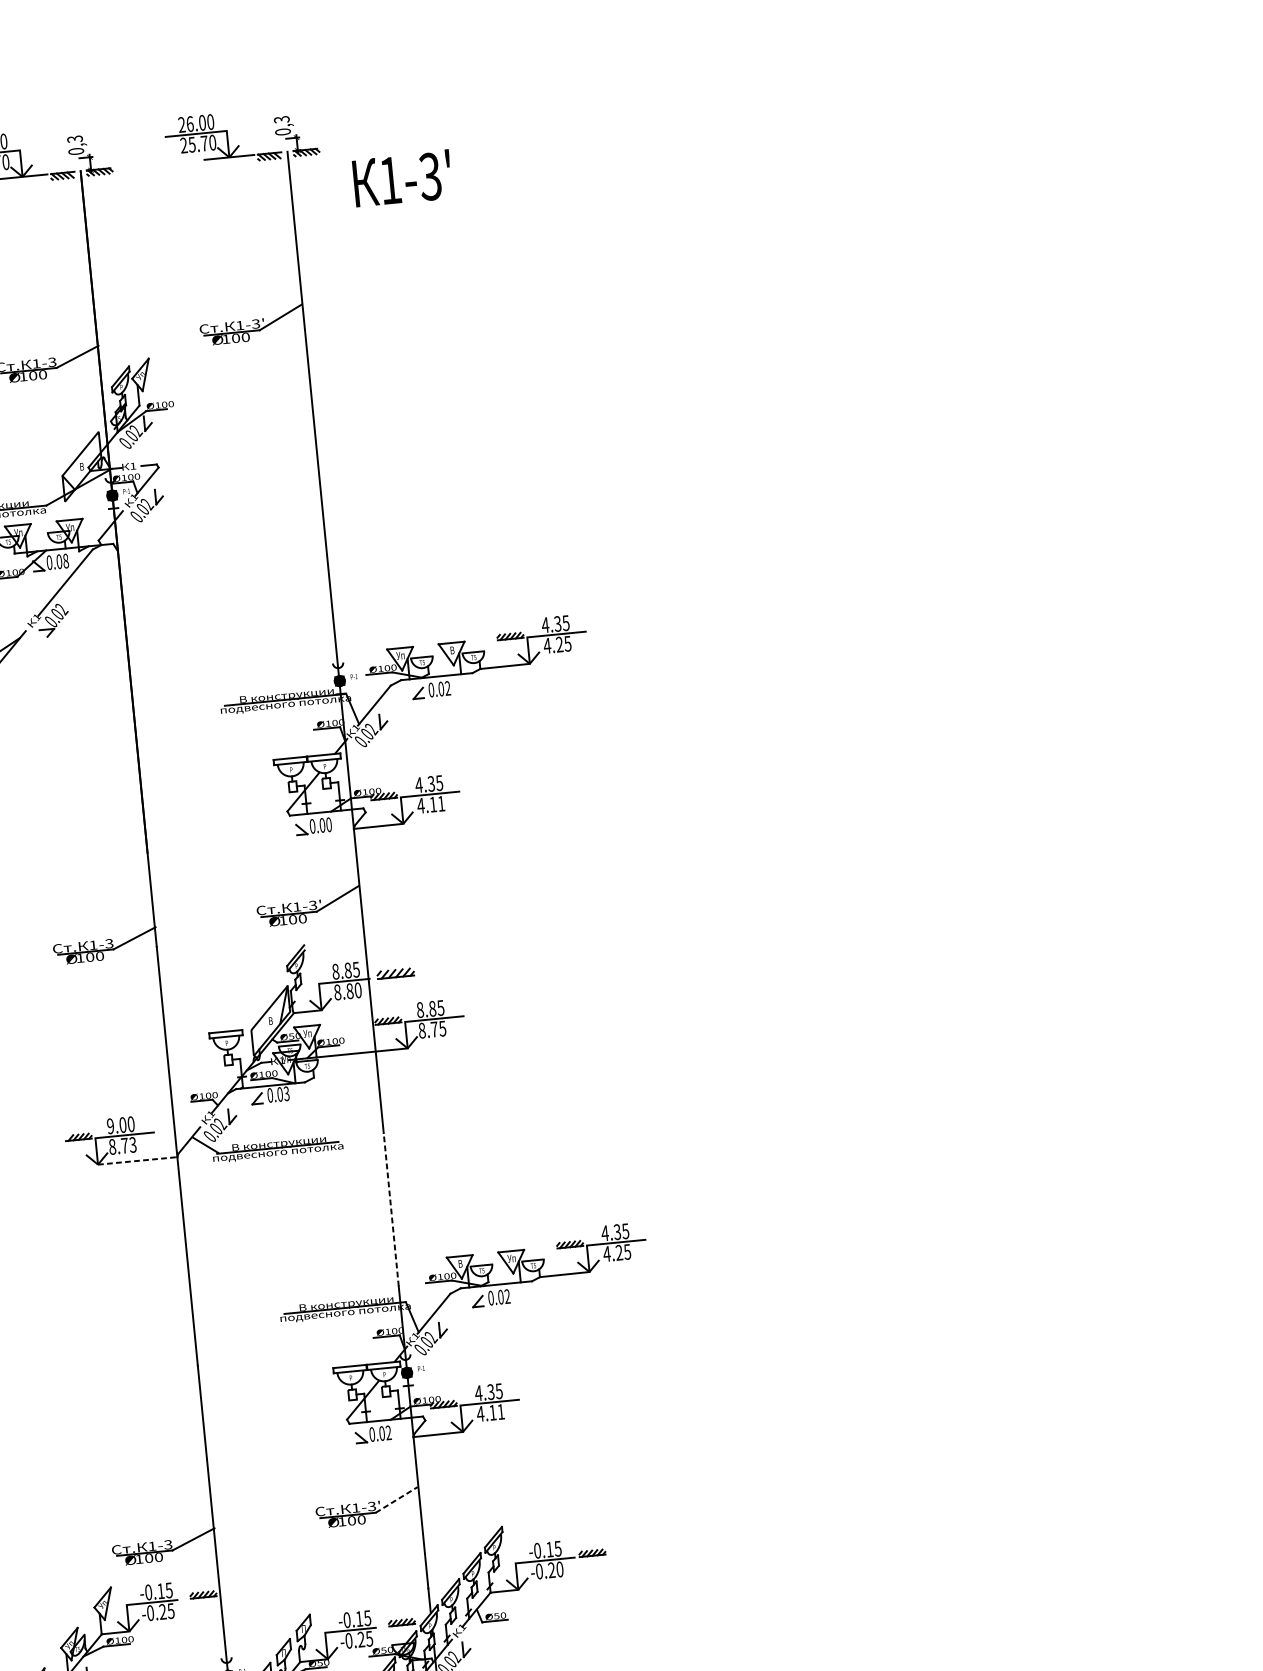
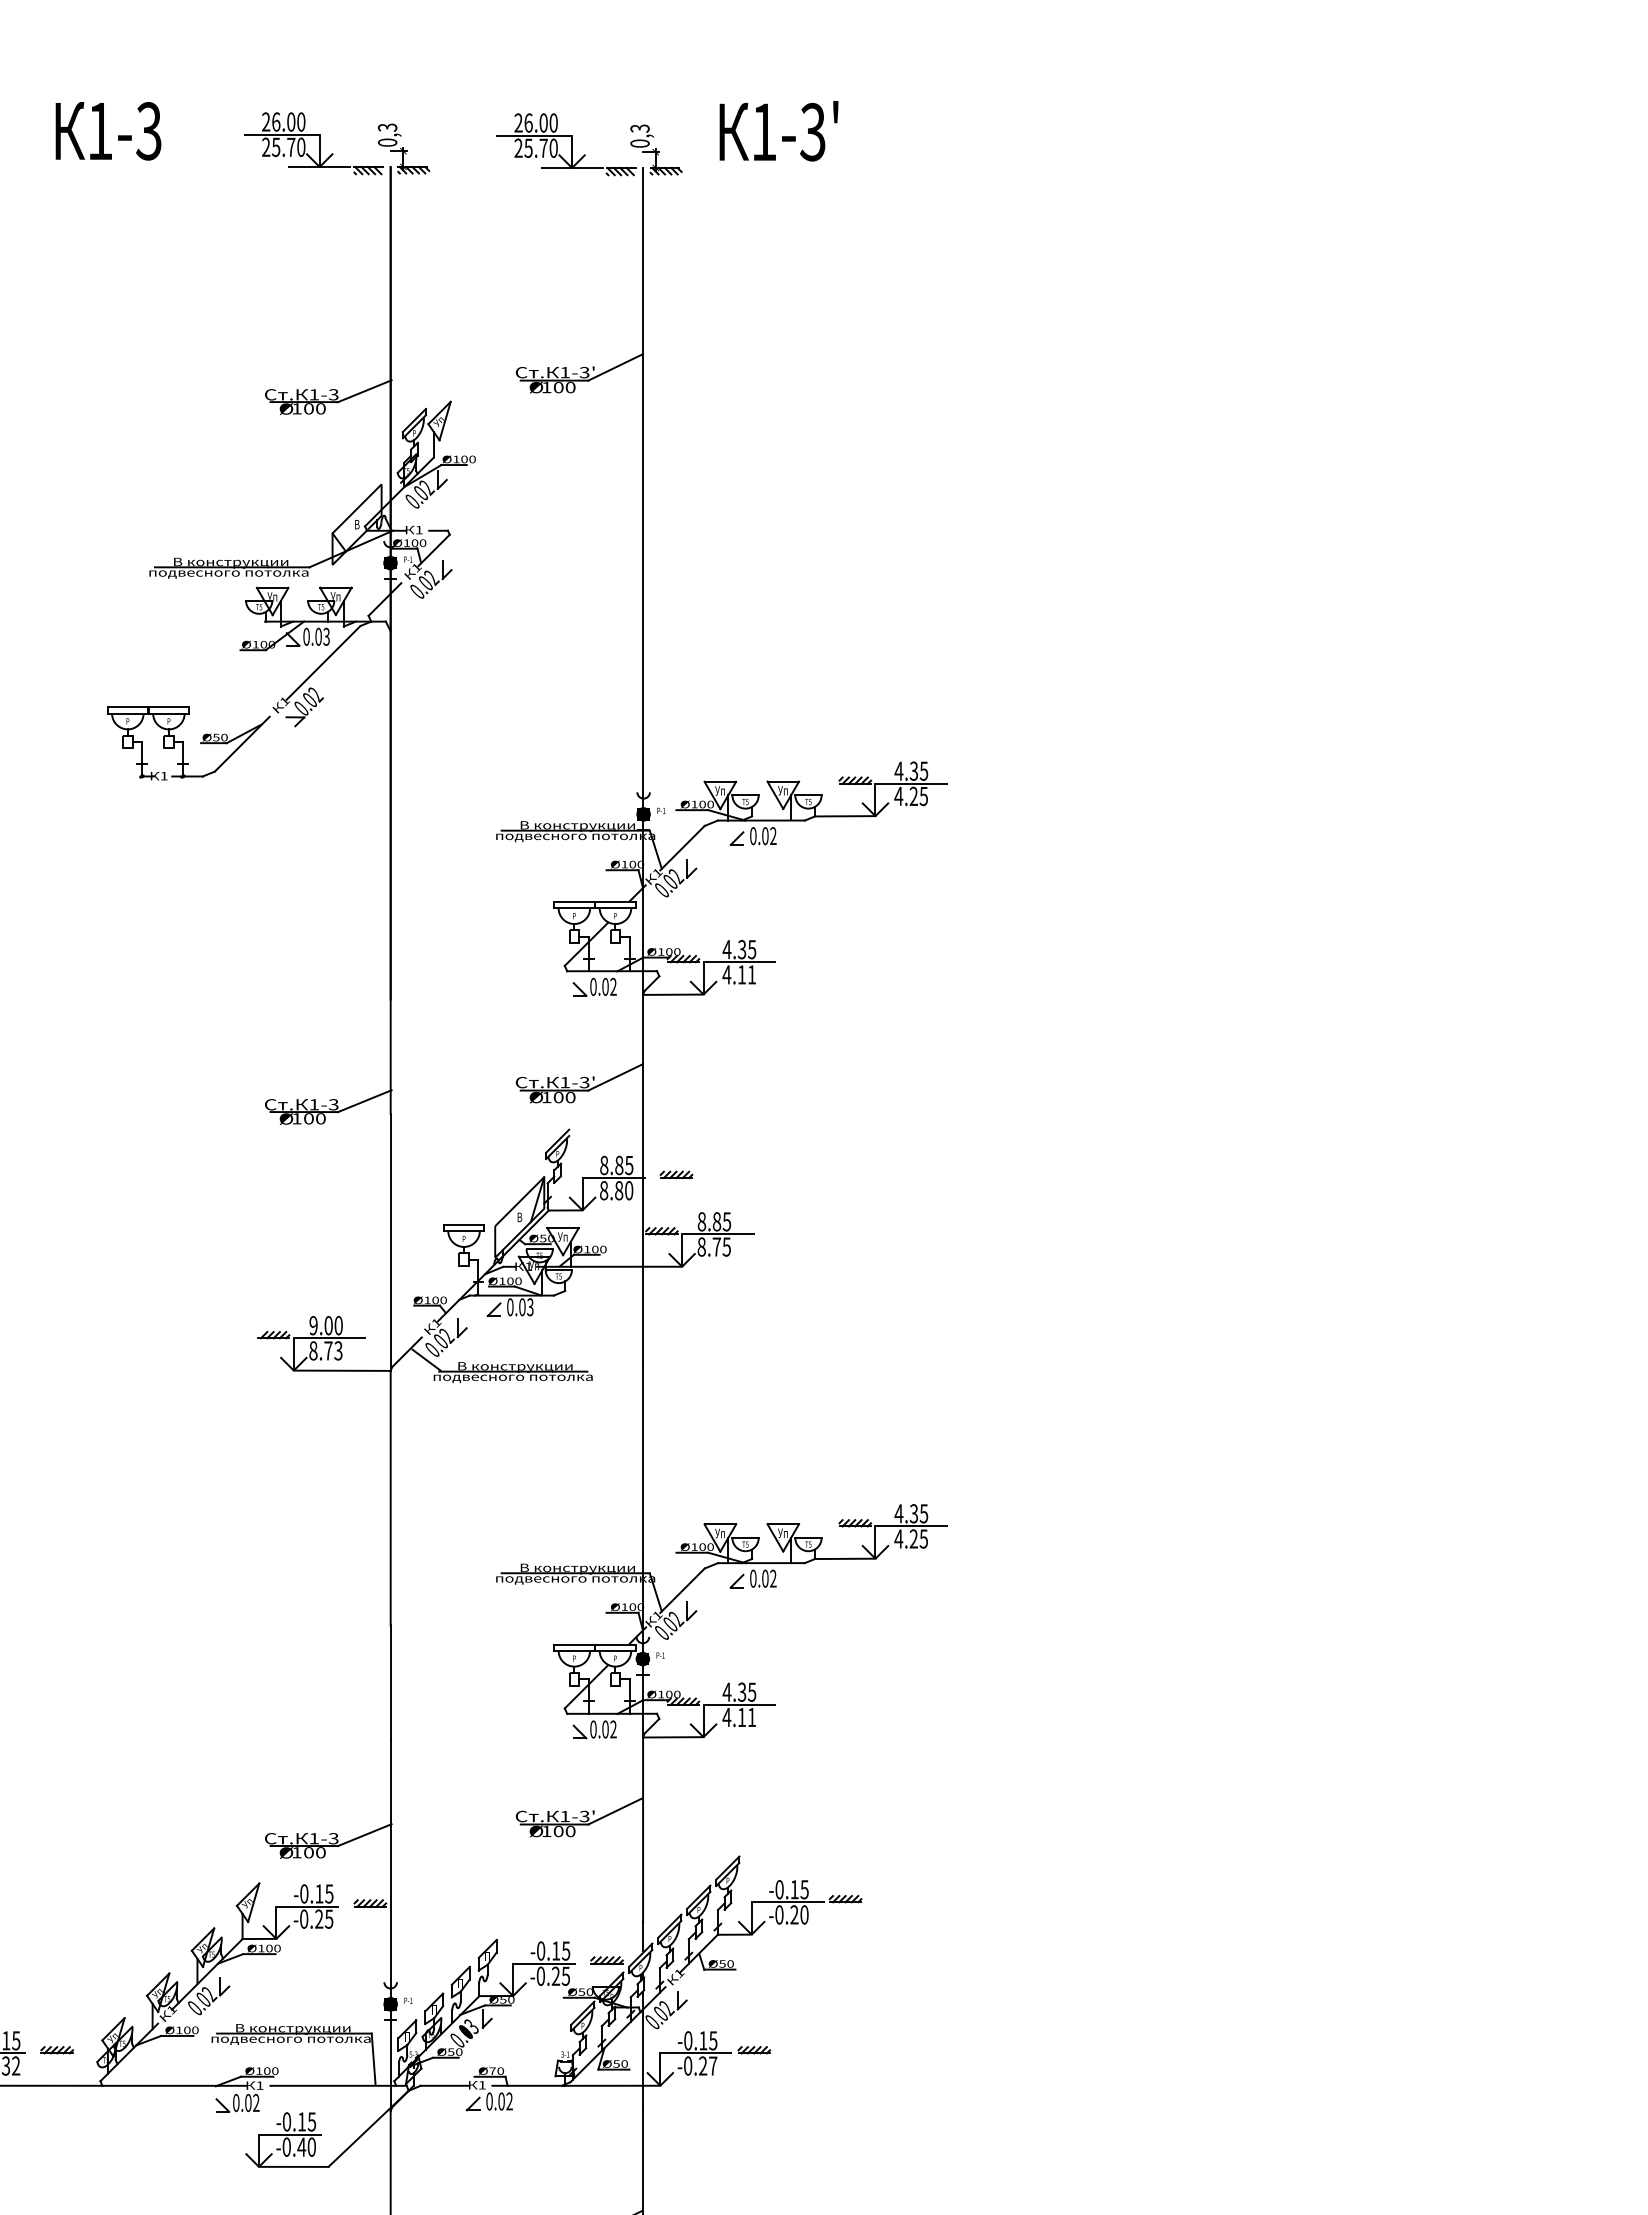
text: (402, 178) -> (778, 131), moved
text: (65, 560) -> (326, 636), 0.08 -> 0.03
text: (451, 650) -> (782, 790), В -> Уп
text: (328, 824) -> (613, 986), 0.00 -> 0.02
part: (395, 973) -> (676, 1174), size x0.71
line: (137, 1160) -> (342, 1370), dashed -> solid
line: (391, 1209) -> (643, 1459), dashed -> solid
text: (459, 1263) -> (719, 1533), В -> Уп
line: (396, 1499) -> (615, 1811), dashed -> solid

